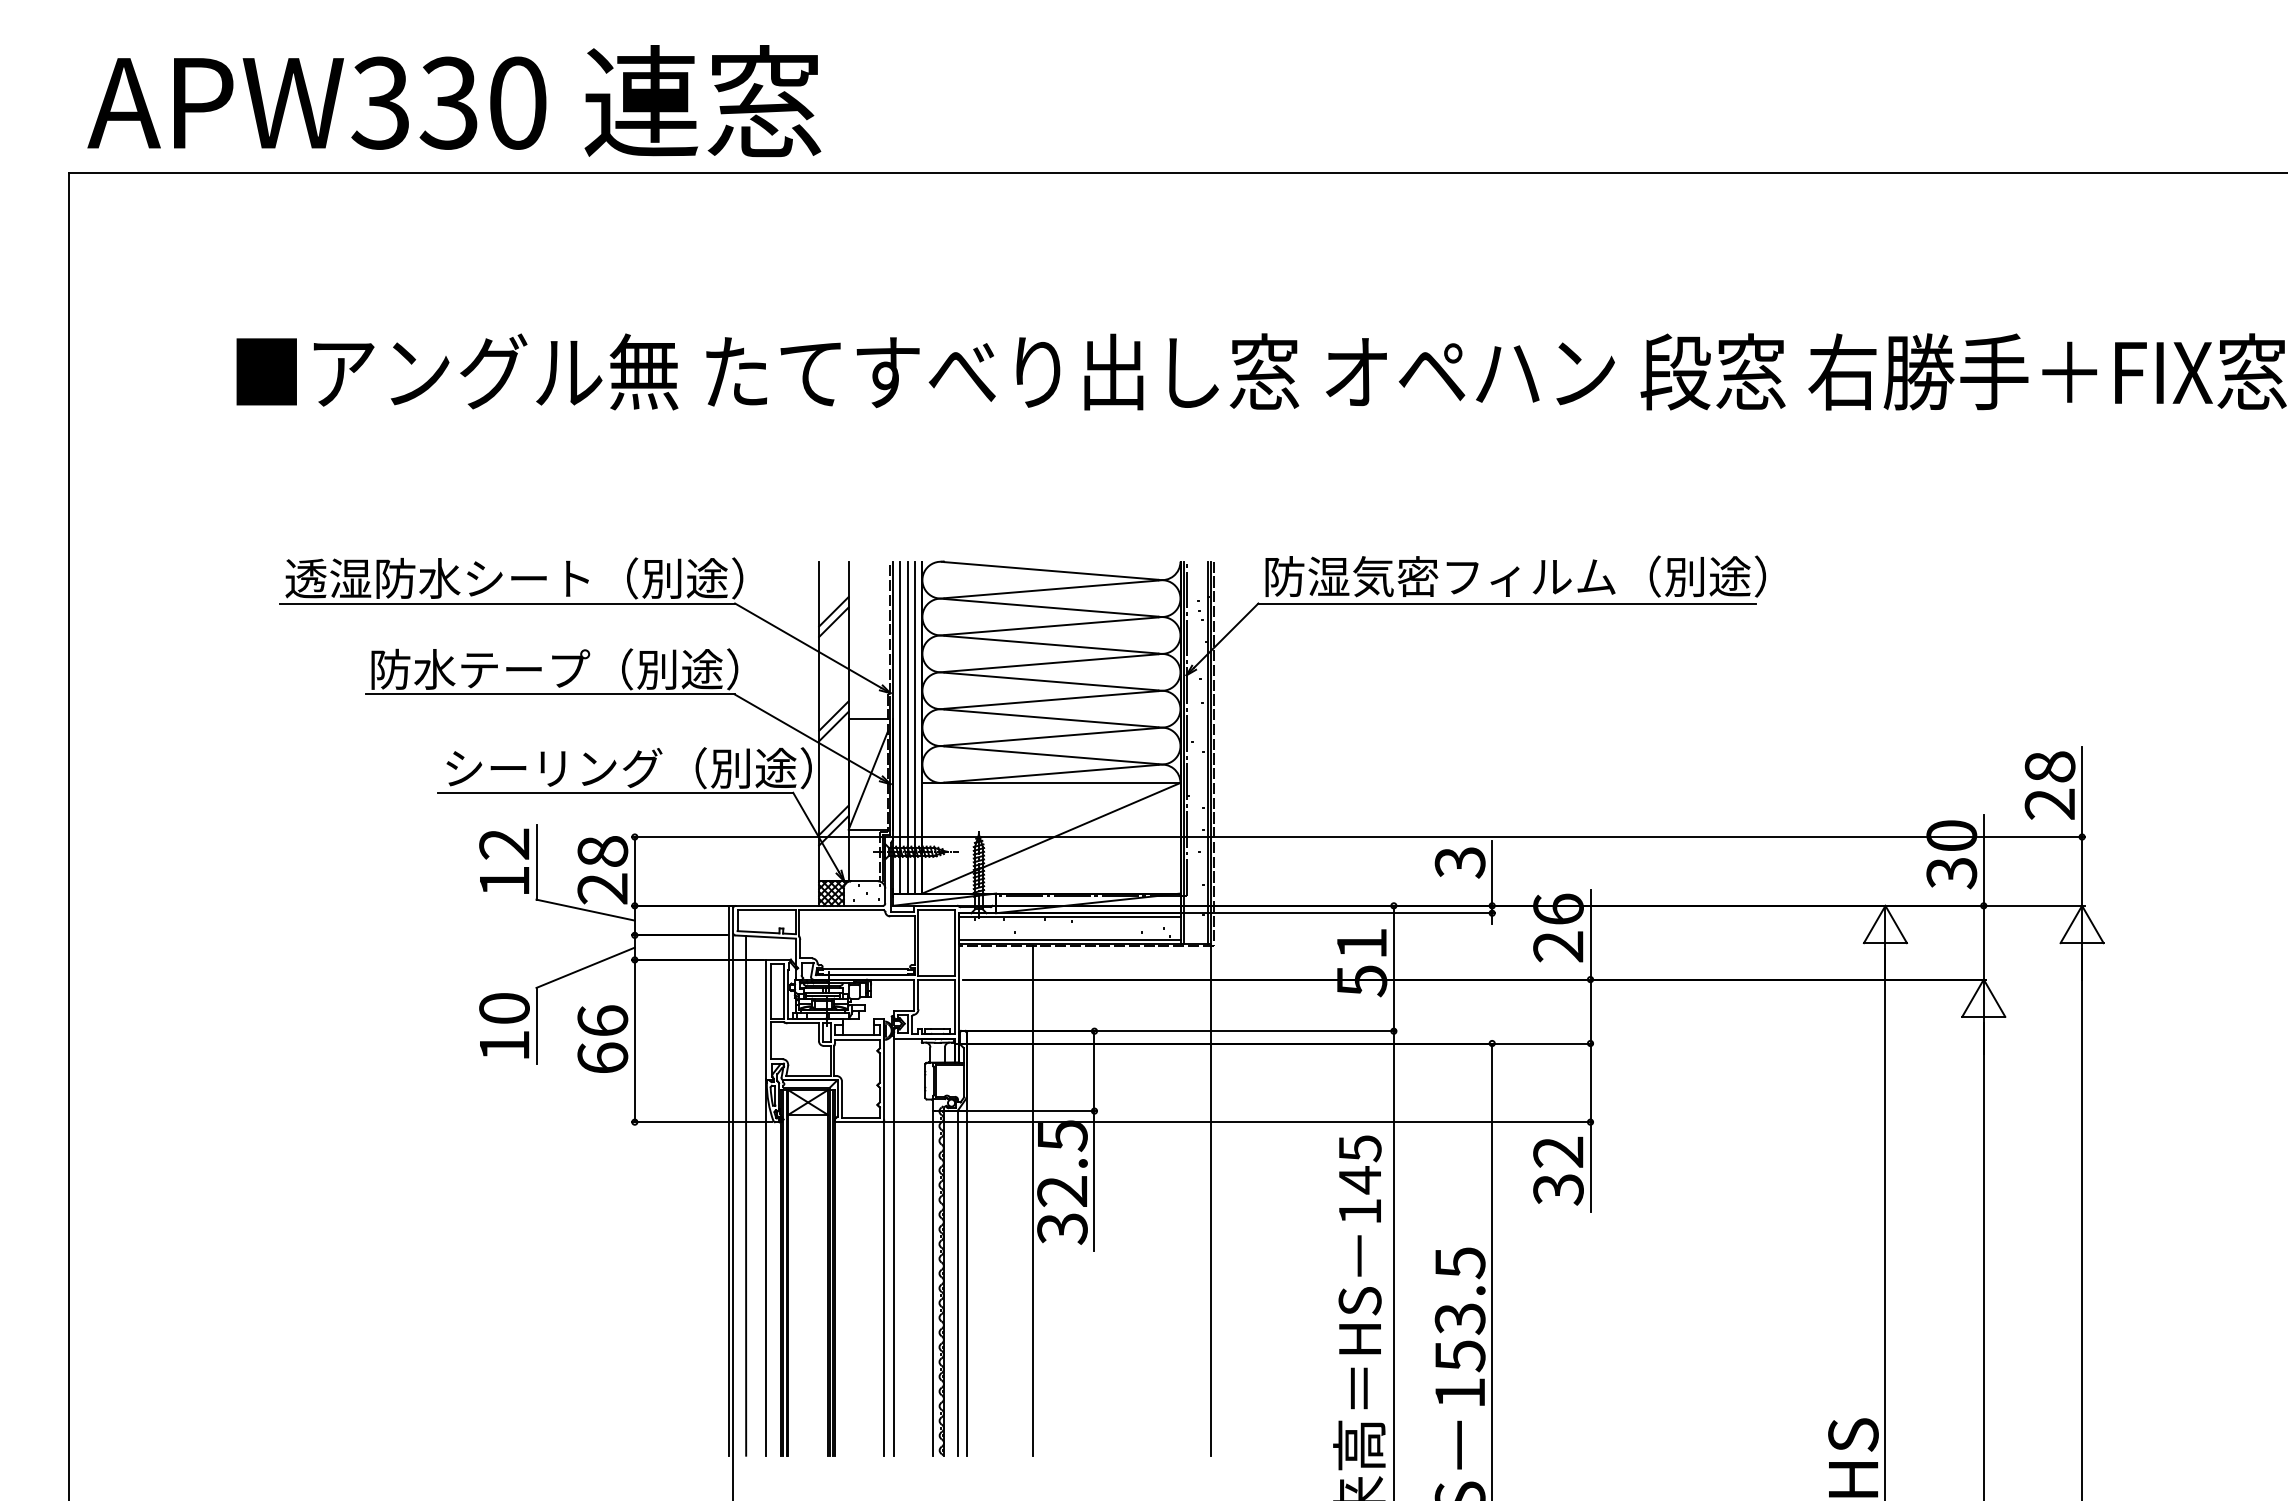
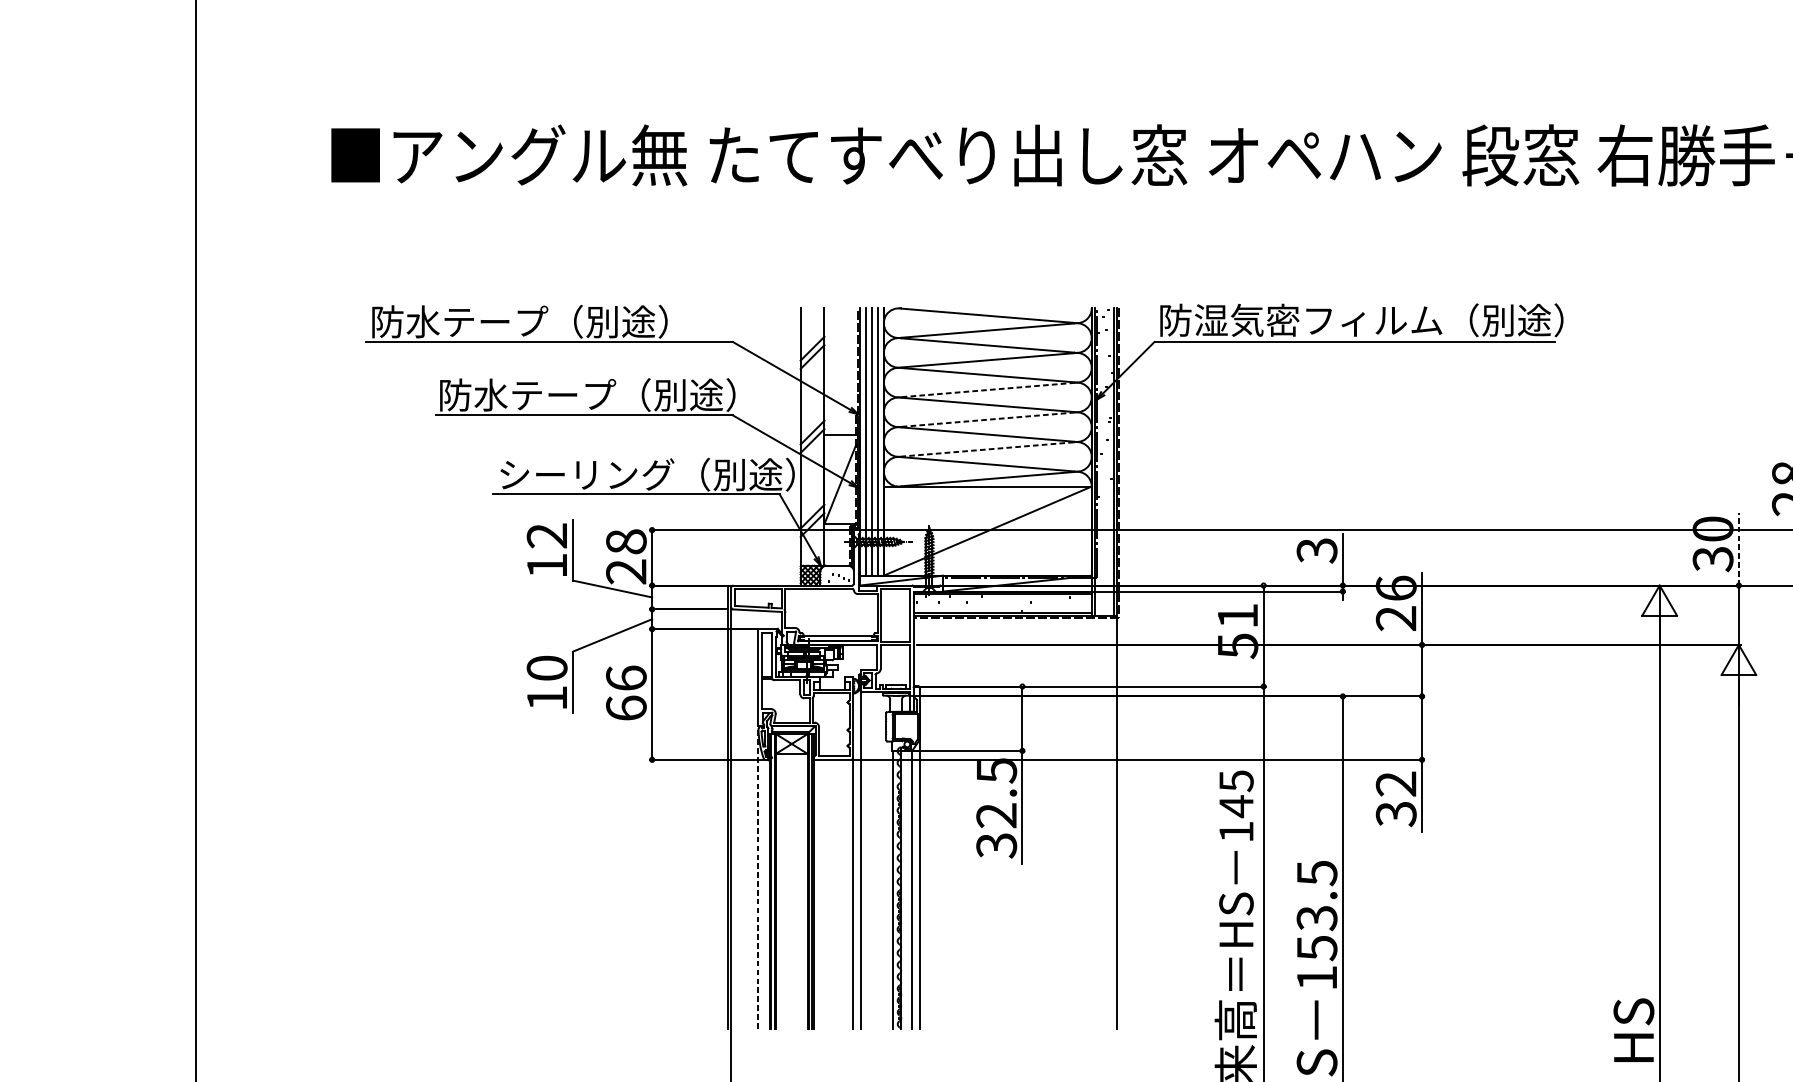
text: (514, 578) -> (555, 321), 透湿防水シート（別途） -> 防水テープ（別途）
line: (1051, 663) -> (987, 390), solid -> dashed
line: (1051, 699) -> (987, 419), solid -> dashed
line: (1050, 736) -> (987, 449), solid -> dashed
line: (1983, 860) -> (1738, 549), solid -> dashed
line: (746, 1195) -> (742, 818), removed
line: (1033, 1200) -> (973, 822), removed
line: (766, 1266) -> (758, 876), solid -> dashed

